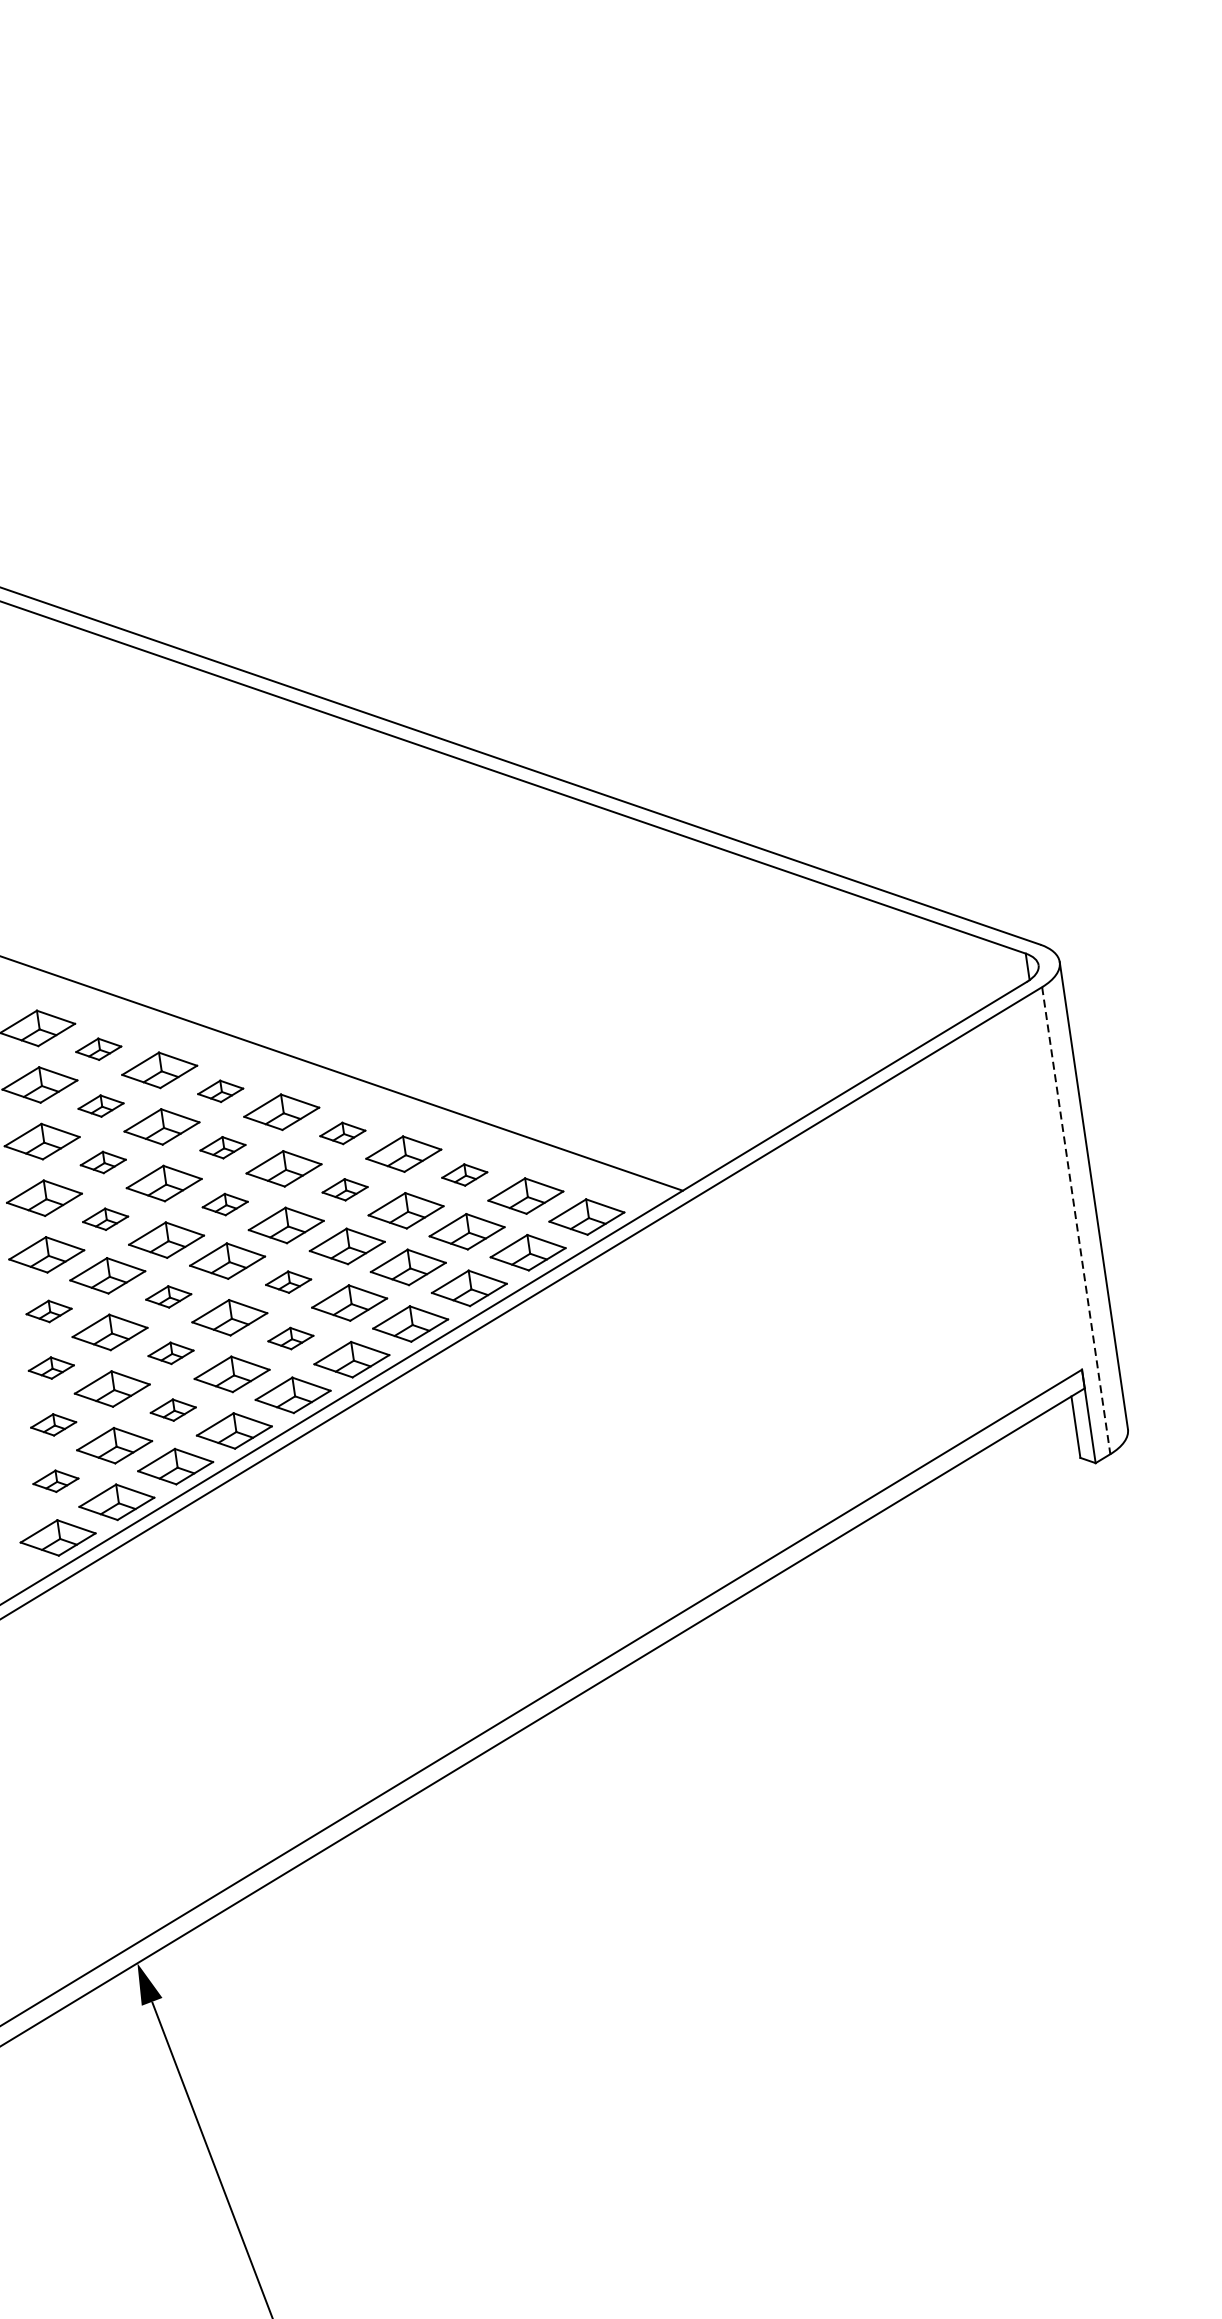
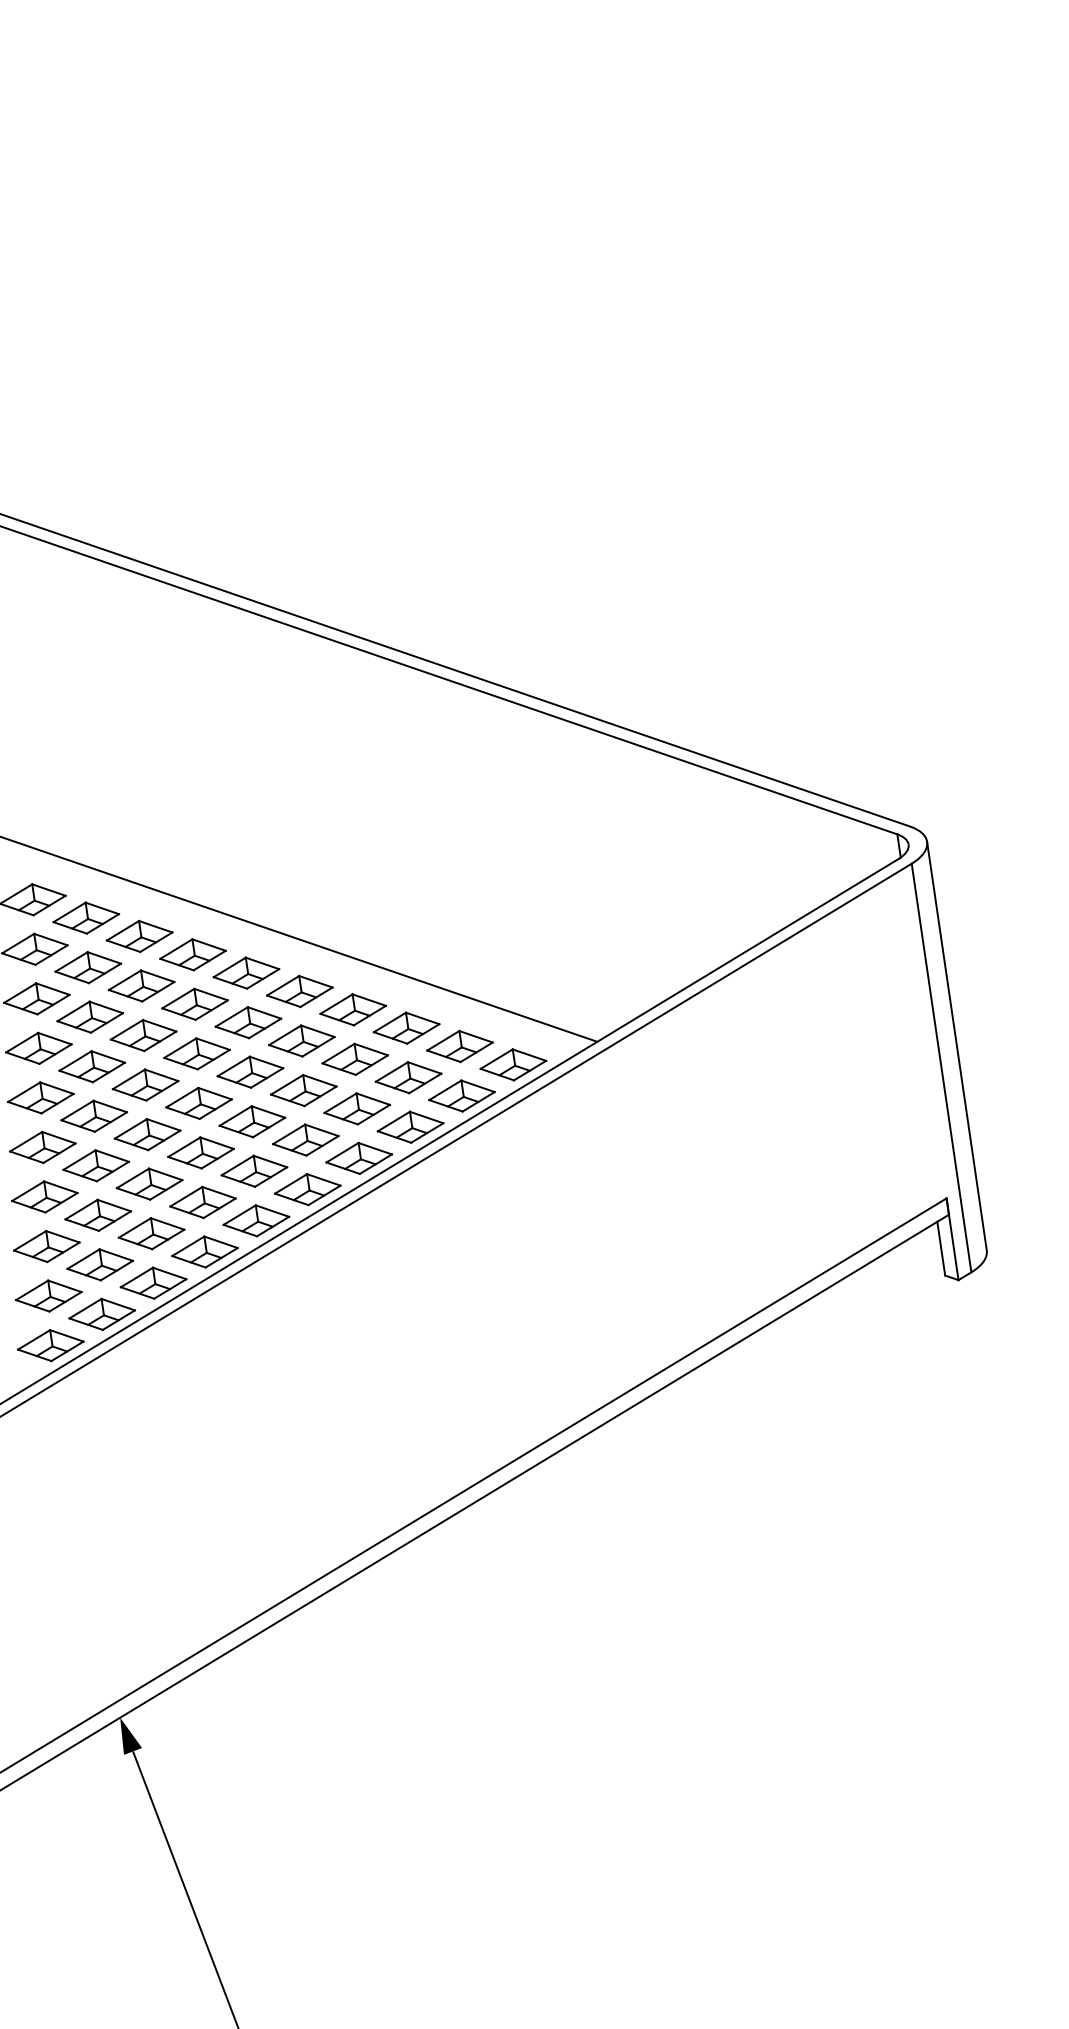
part: (98, 1048) -> (86, 917), size x1.67
part: (220, 1090) -> (192, 954), size x1.67
part: (101, 1105) -> (88, 967), size x1.67
part: (342, 1133) -> (299, 991), size x1.67
part: (222, 1146) -> (194, 1003), size x1.67
part: (103, 1161) -> (90, 1016), size x1.67
part: (464, 1174) -> (406, 1027), size x1.67
part: (344, 1189) -> (301, 1040), size x1.67
part: (224, 1204) -> (196, 1053), size x1.67
part: (105, 1218) -> (92, 1066), size x1.67
line: (1076, 1221) -> (941, 1068), dashed -> solid
part: (288, 1281) -> (252, 1121), size x1.67
part: (168, 1296) -> (147, 1134), size x1.67
part: (48, 1311) -> (42, 1147), size x1.67
part: (290, 1337) -> (254, 1170), size x1.67
part: (170, 1352) -> (149, 1183), size x1.67
part: (50, 1367) -> (44, 1196), size x1.67
part: (173, 1409) -> (151, 1233), size x1.67
part: (53, 1424) -> (46, 1246), size x1.67
part: (55, 1480) -> (48, 1295), size x1.67

